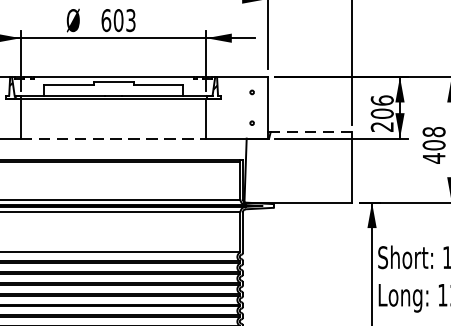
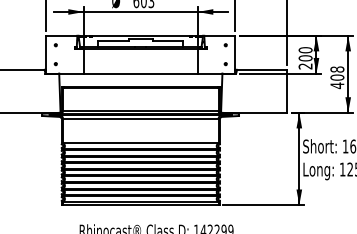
text: (382, 101) -> (305, 50), 206 -> 200
line: (310, 131) -> (261, 69), dashed -> solid
line: (113, 138) -> (140, 73), dashed -> solid

